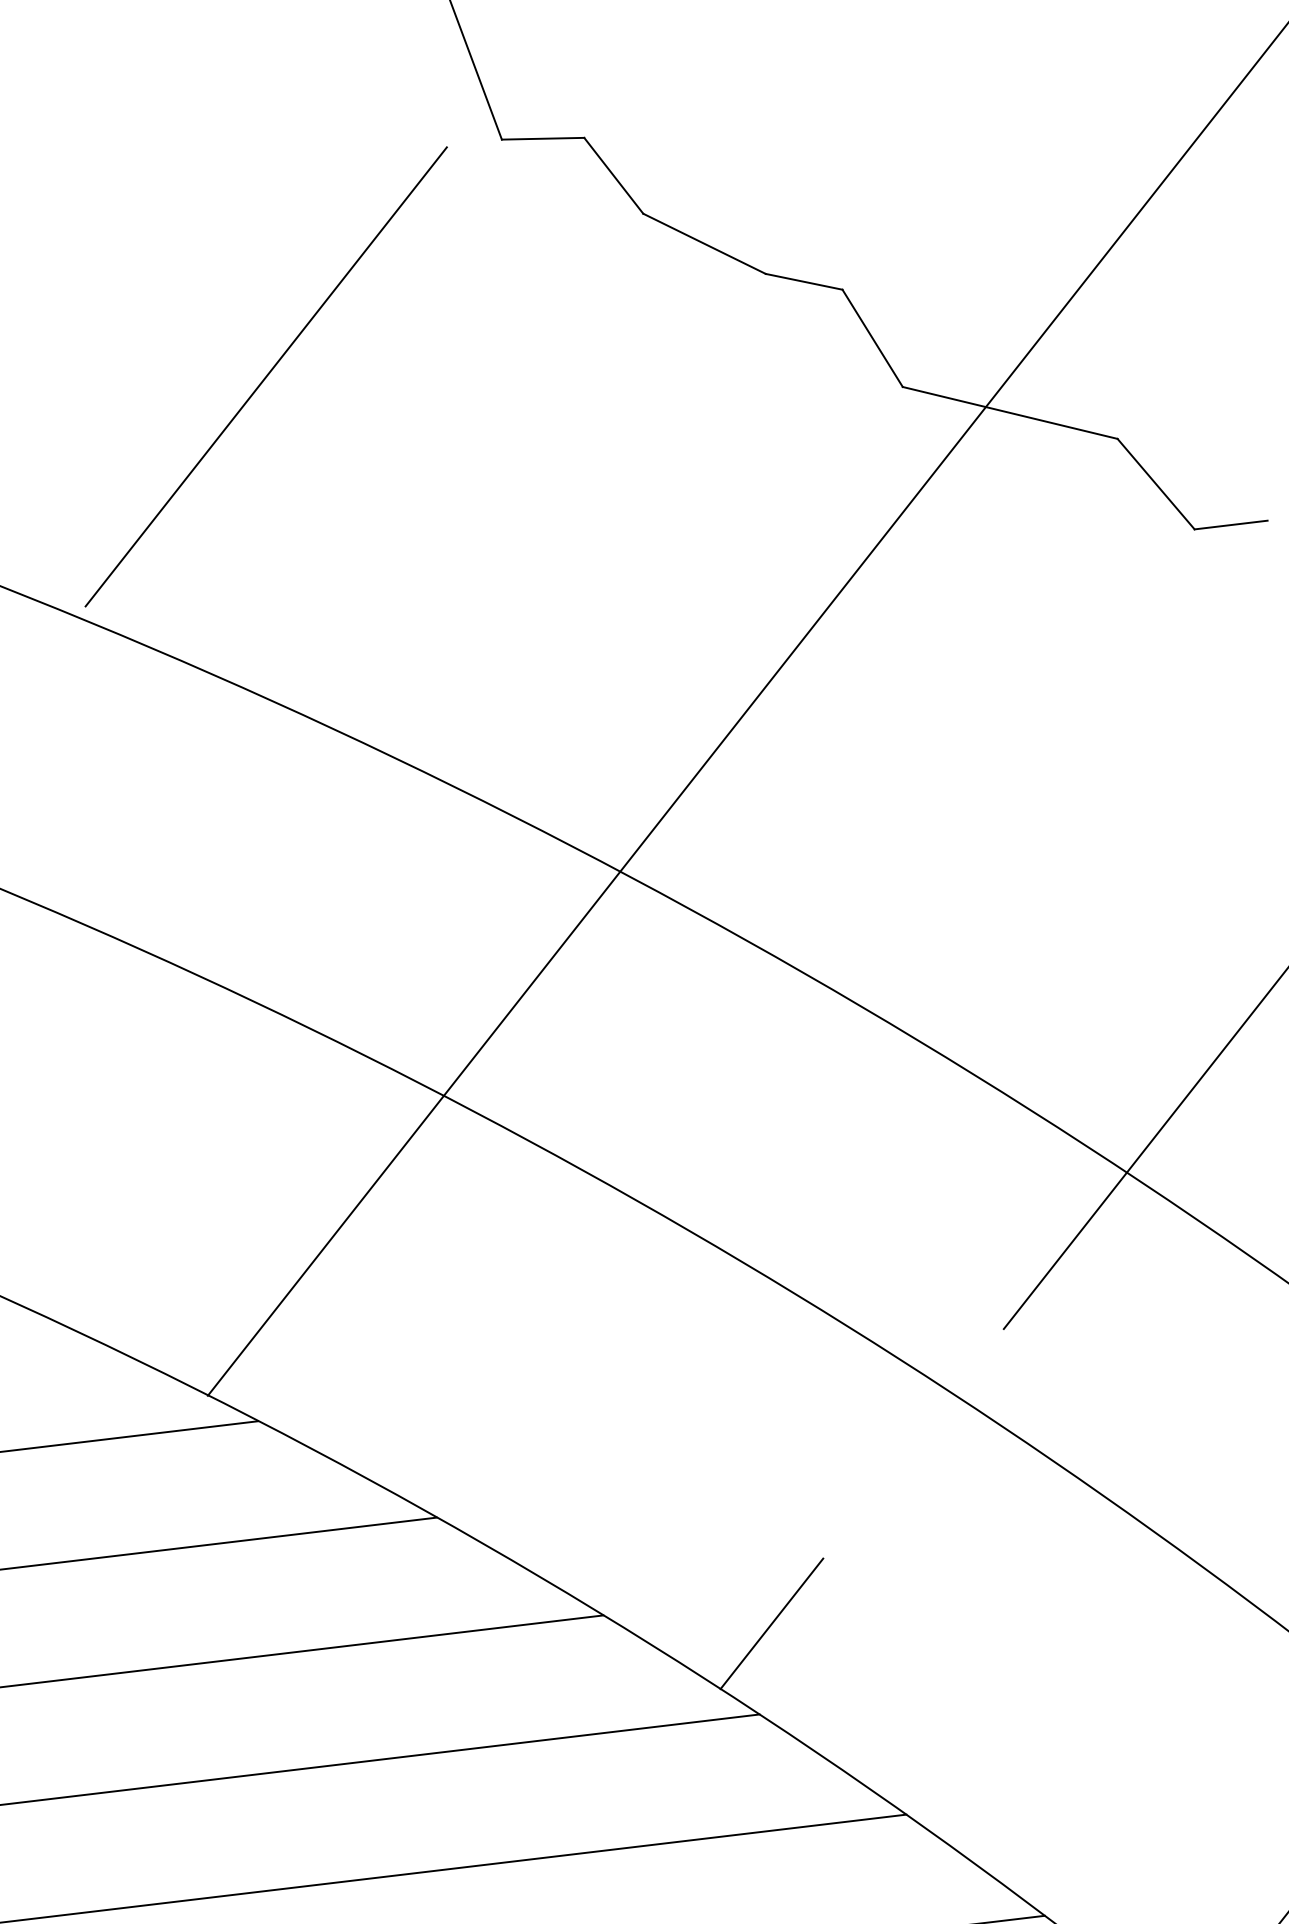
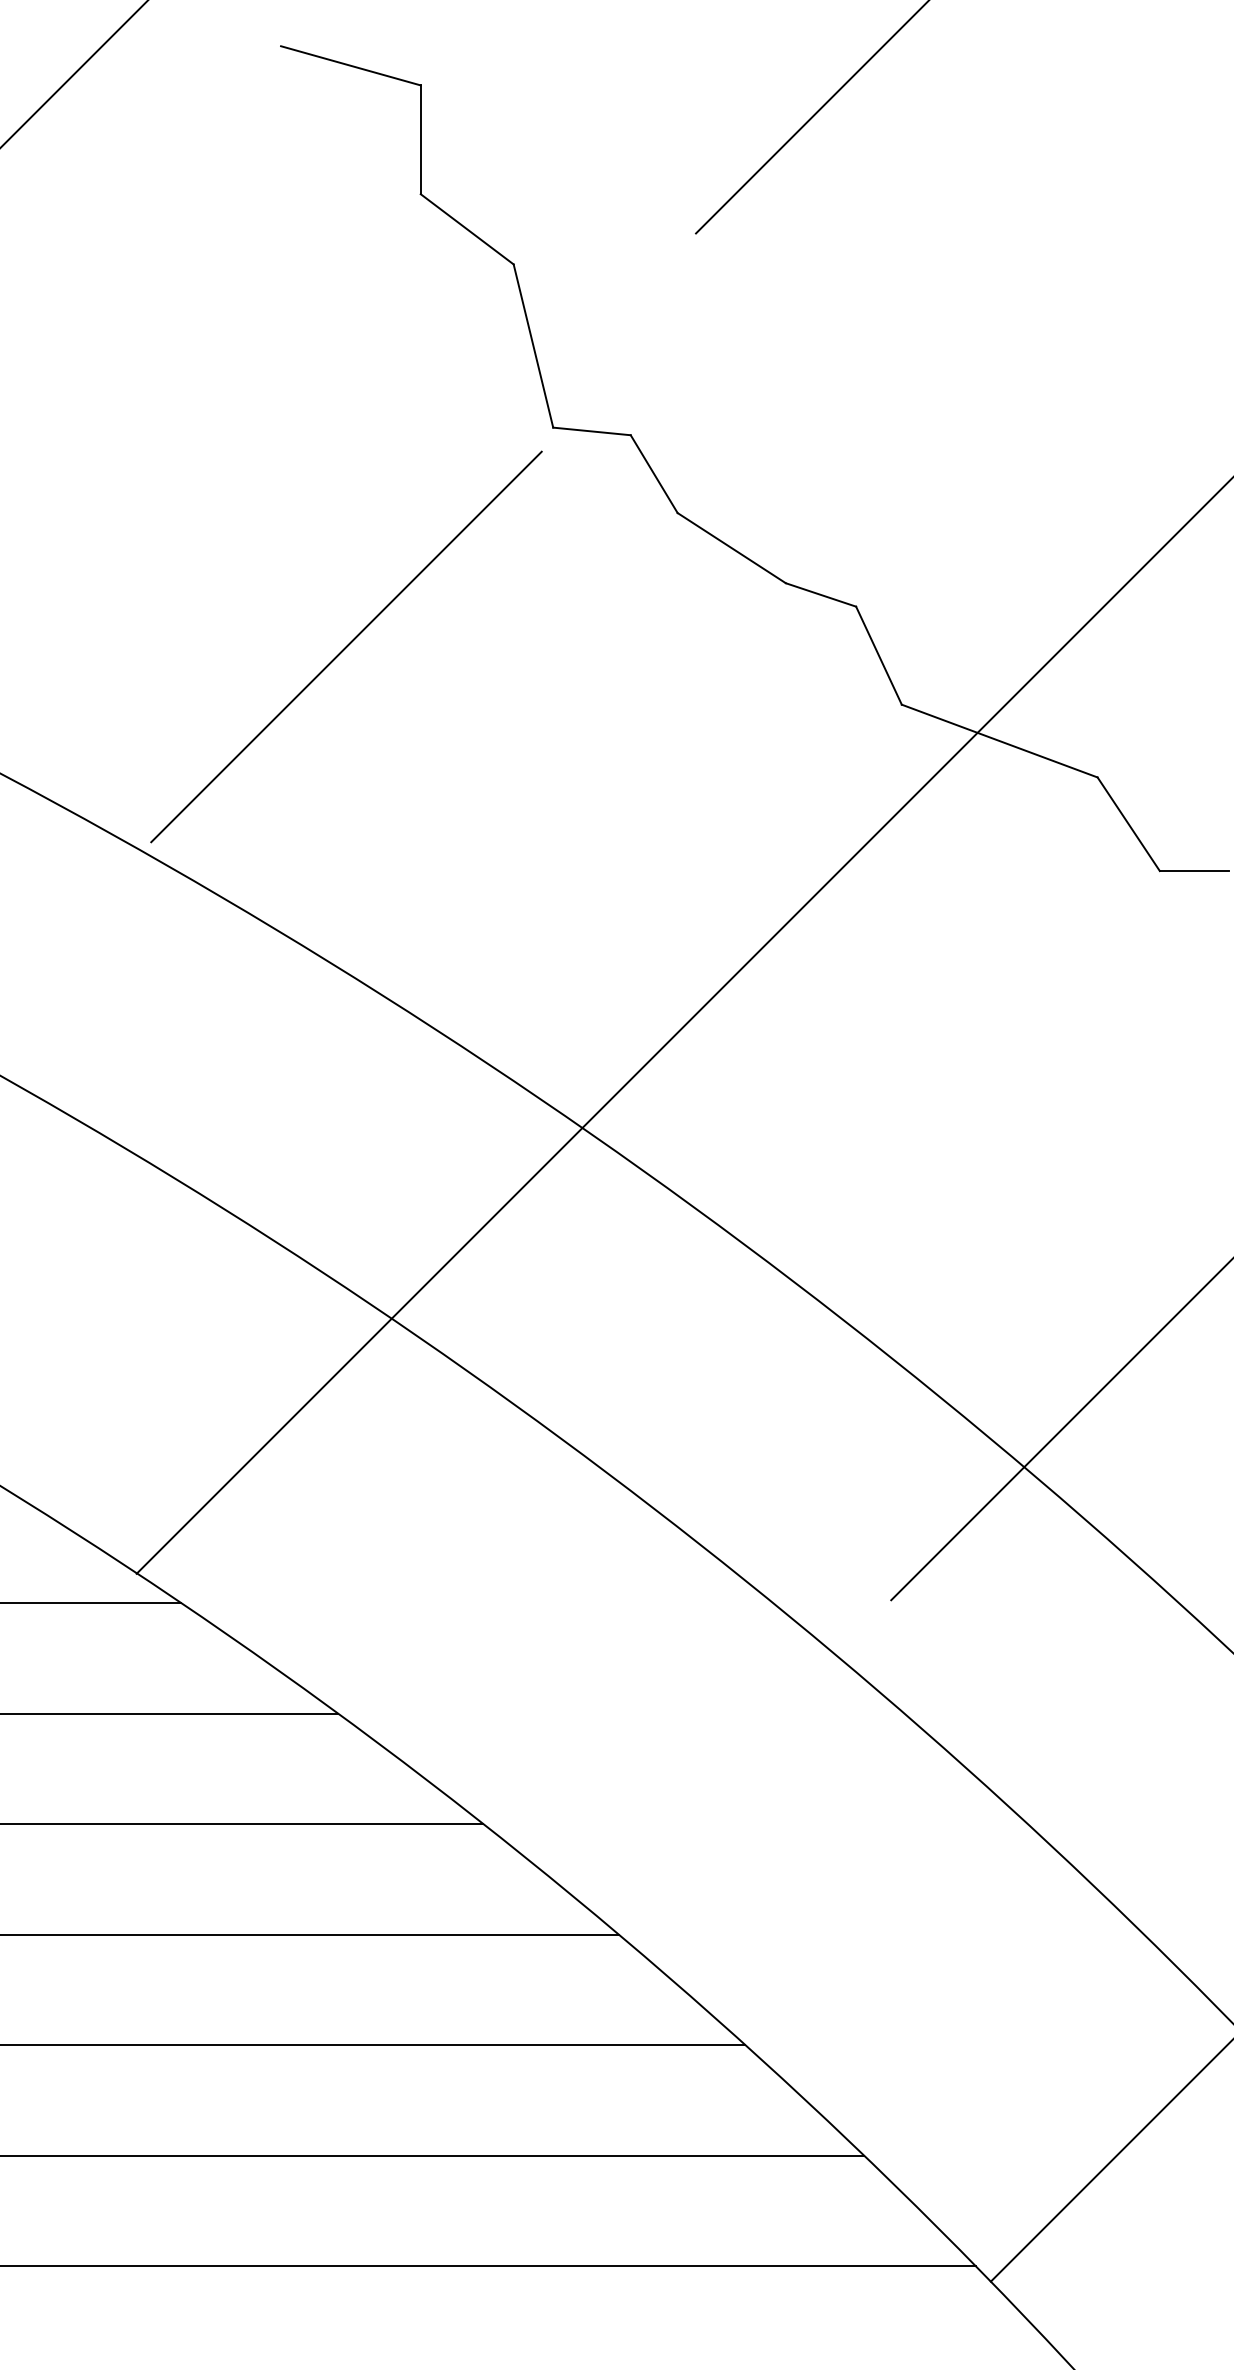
line: (266, 376) -> (346, 646), moved
line: (771, 1623) -> (640, 1850), removed

